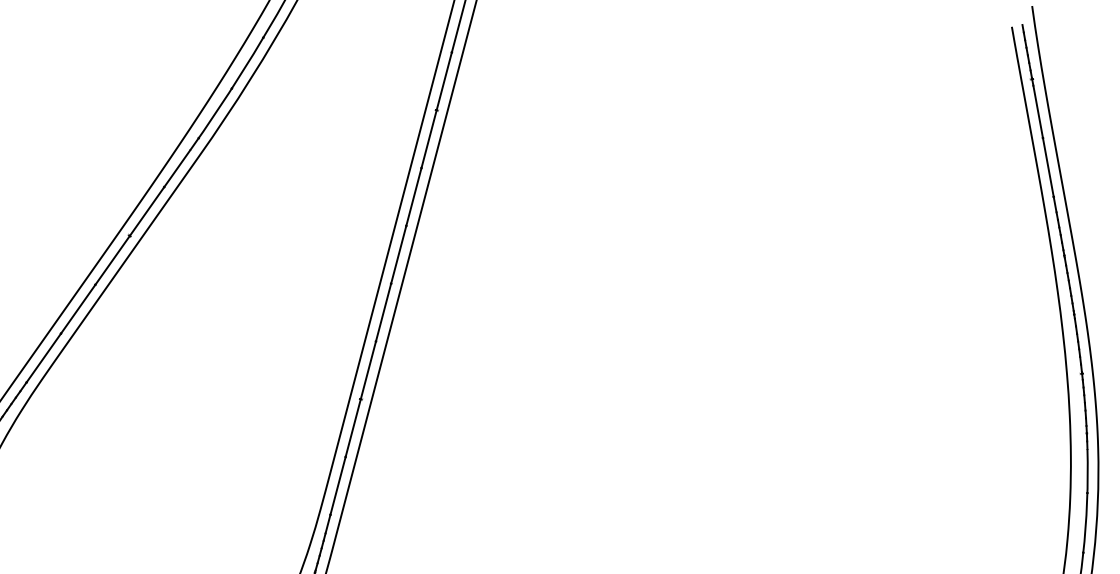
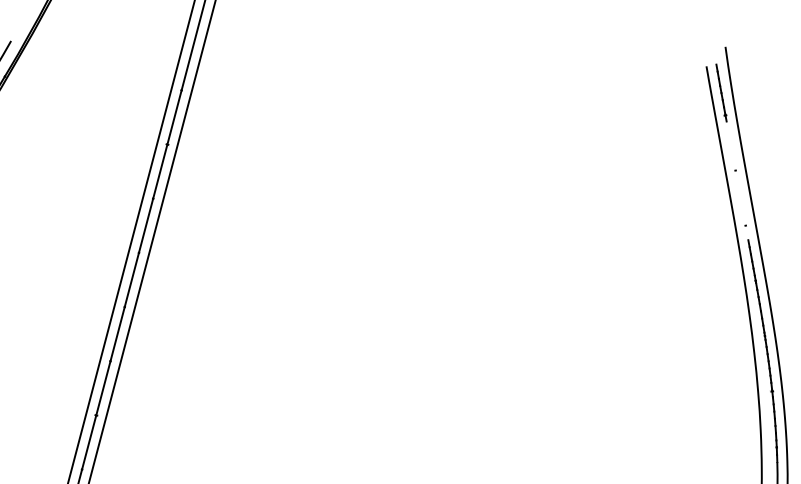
line: (1044, 148) -> (737, 180), removed

